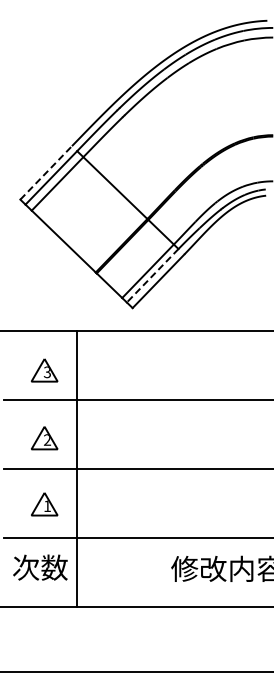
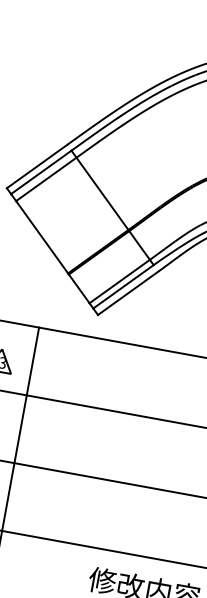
line: (46, 172) -> (37, 166), dashed -> solid
line: (152, 276) -> (123, 287), dashed -> solid

